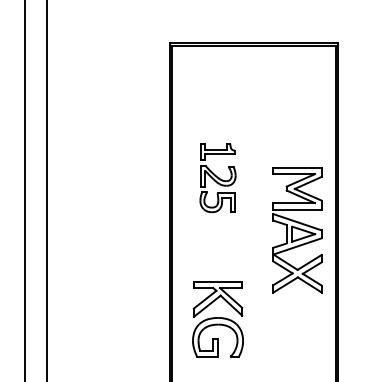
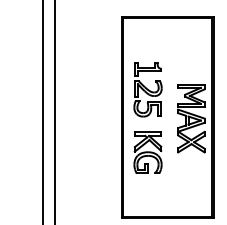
part: (217, 177) -> (147, 89), size x1.43
part: (217, 318) -> (147, 152), moved

